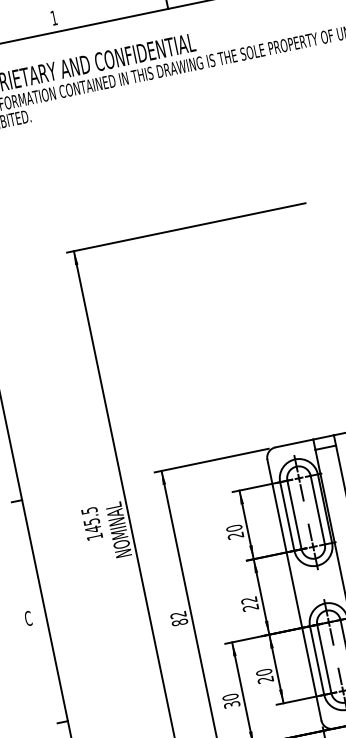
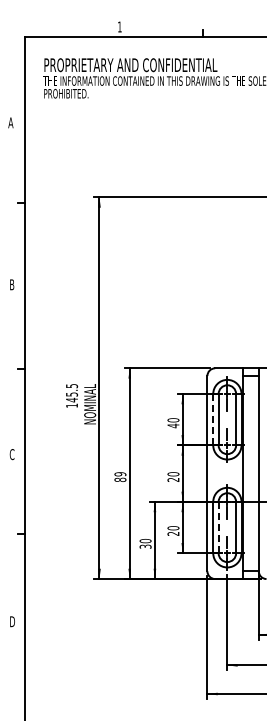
line: (287, 516) -> (213, 419), solid -> dashed
text: (235, 535) -> (173, 425), 20 -> 40
text: (249, 600) -> (173, 474), 22 -> 20
text: (178, 615) -> (120, 474), 82 -> 89
line: (324, 658) -> (218, 527), solid -> dashed

